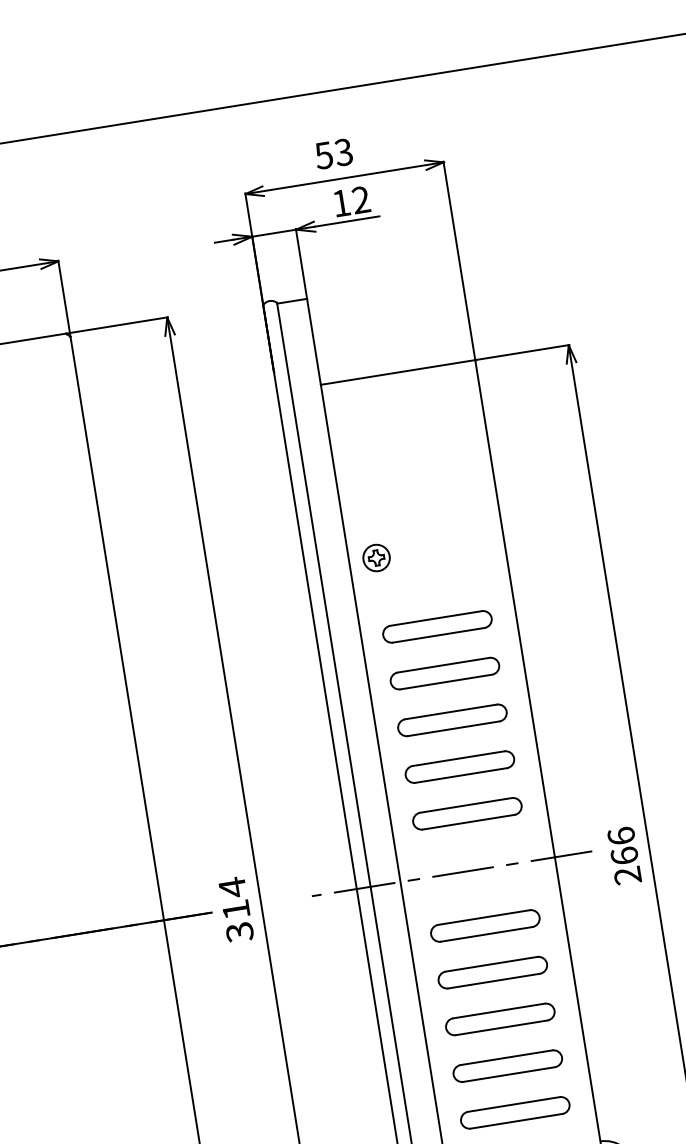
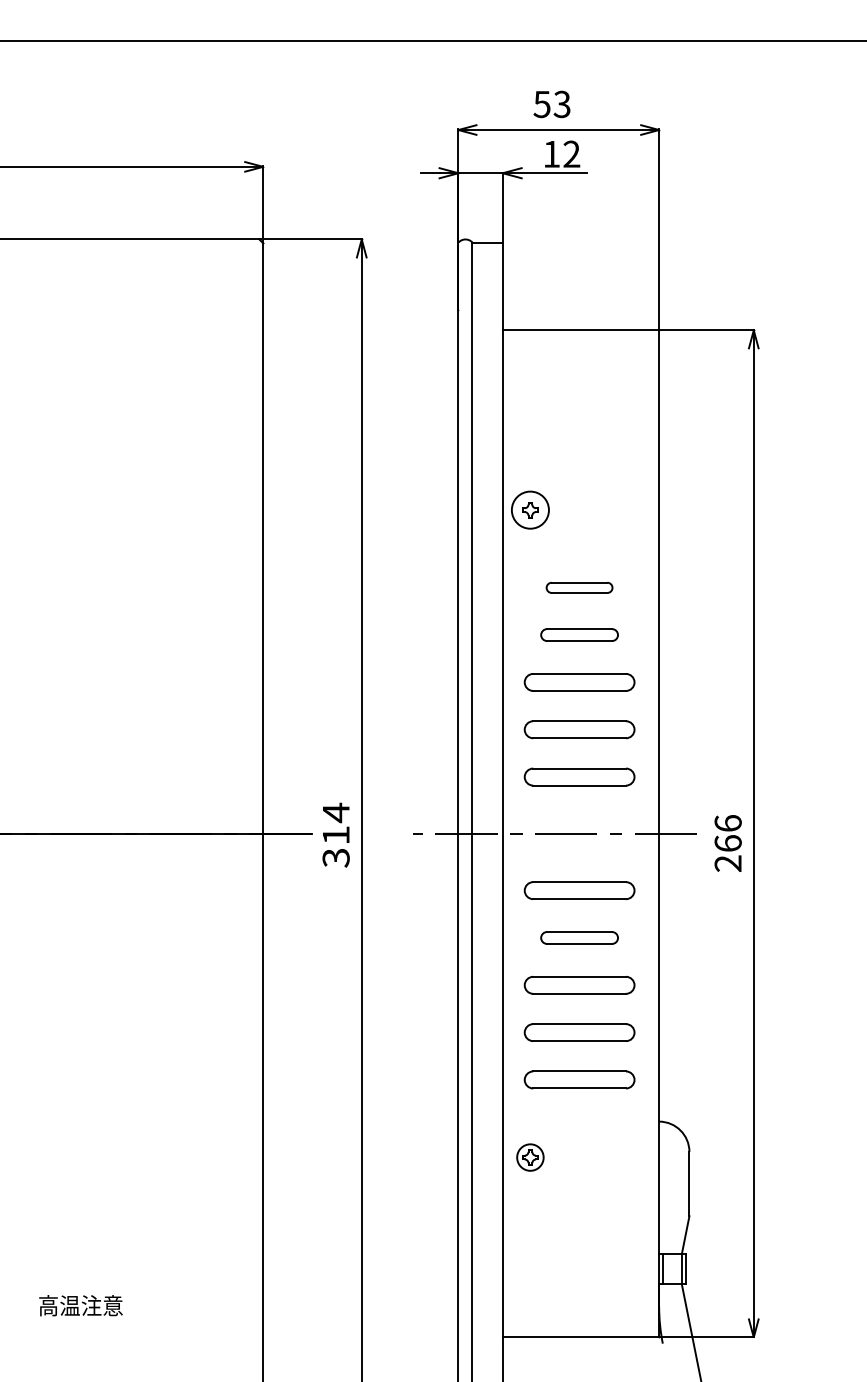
circle: (376, 557) -> (530, 509), size x1.4
part: (437, 626) -> (579, 587), size x0.6
part: (444, 673) -> (579, 634), size x0.7
part: (492, 972) -> (579, 937), size x0.7

